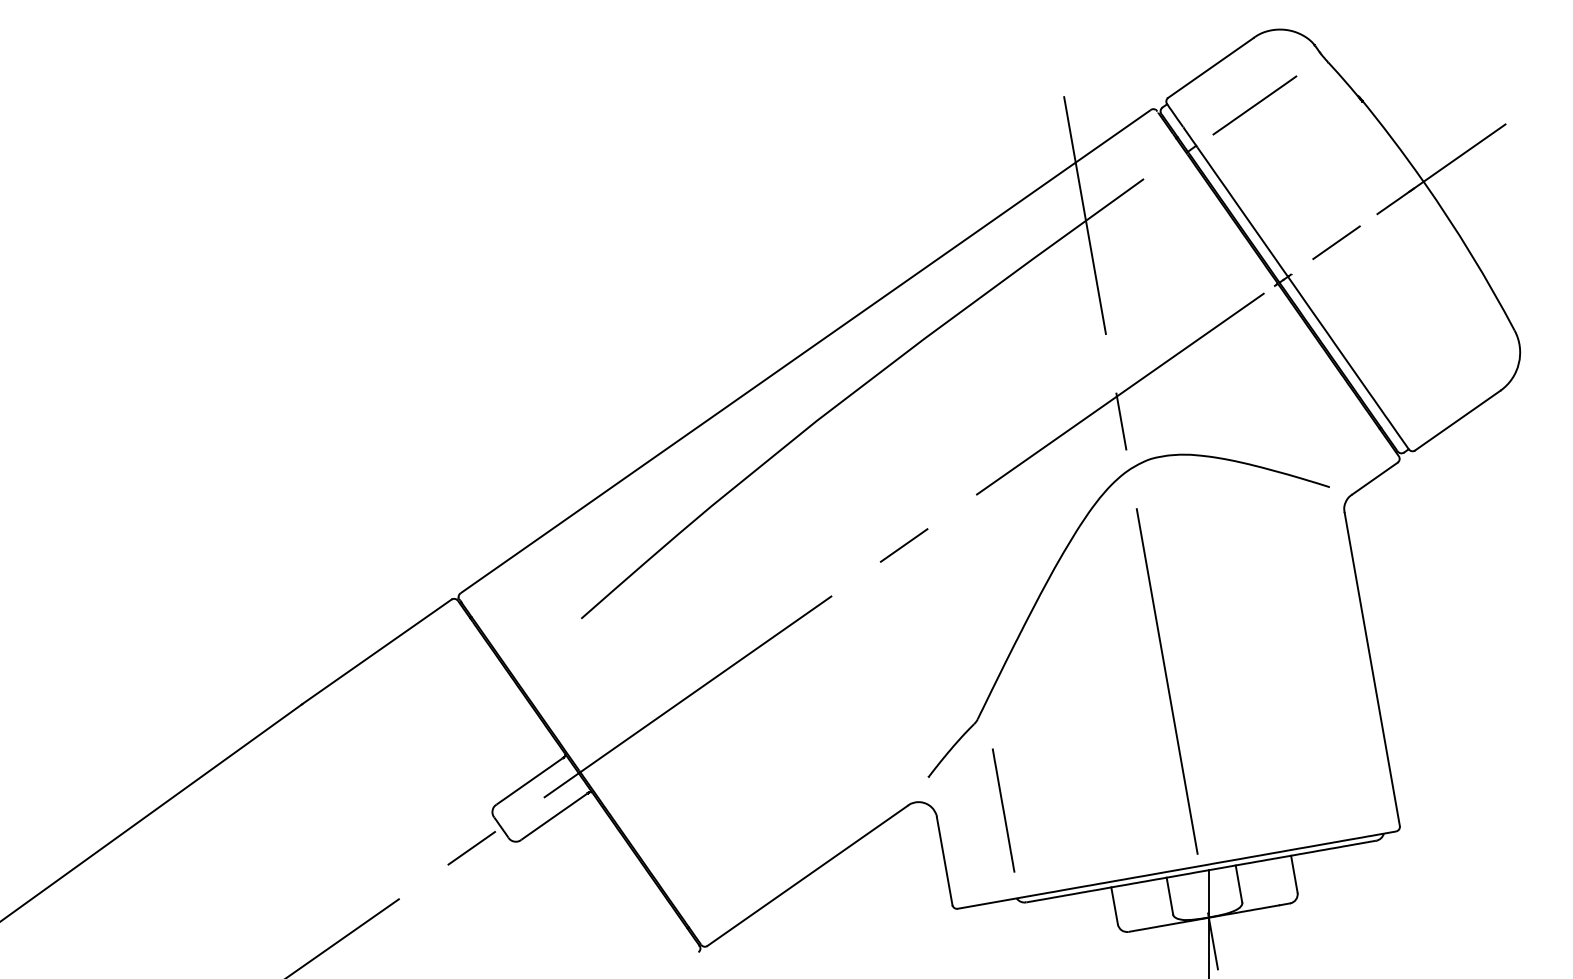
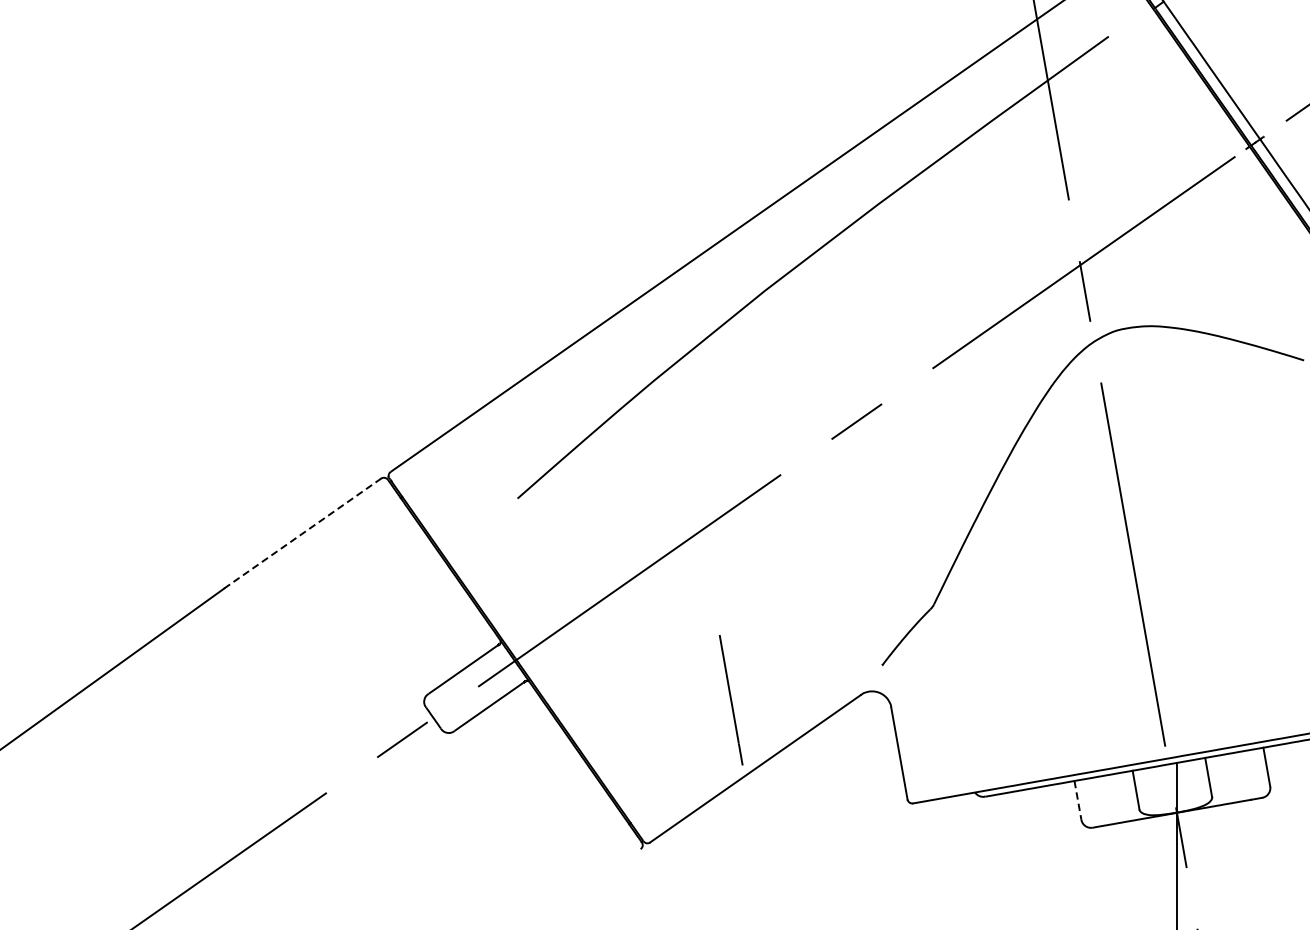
line: (376, 651) -> (302, 533), solid -> dashed
line: (1003, 810) -> (731, 700), moved
line: (1114, 905) -> (1077, 799), solid -> dashed

